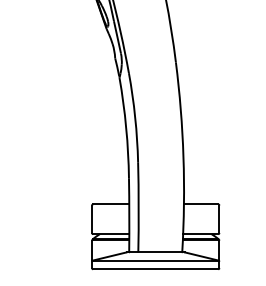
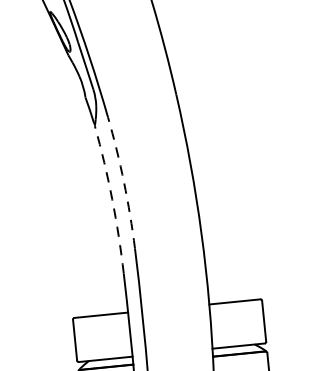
arc: (135, 117) -> (124, 182), solid -> dashed
arc: (126, 127) -> (112, 198), solid -> dashed

